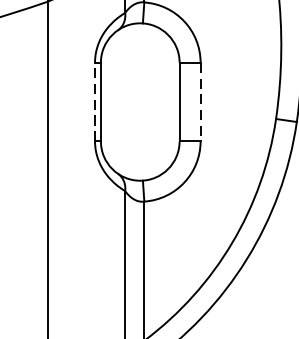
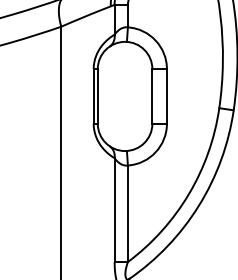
line: (94, 100) -> (93, 95), dashed -> solid
line: (199, 102) -> (166, 96), dashed -> solid

